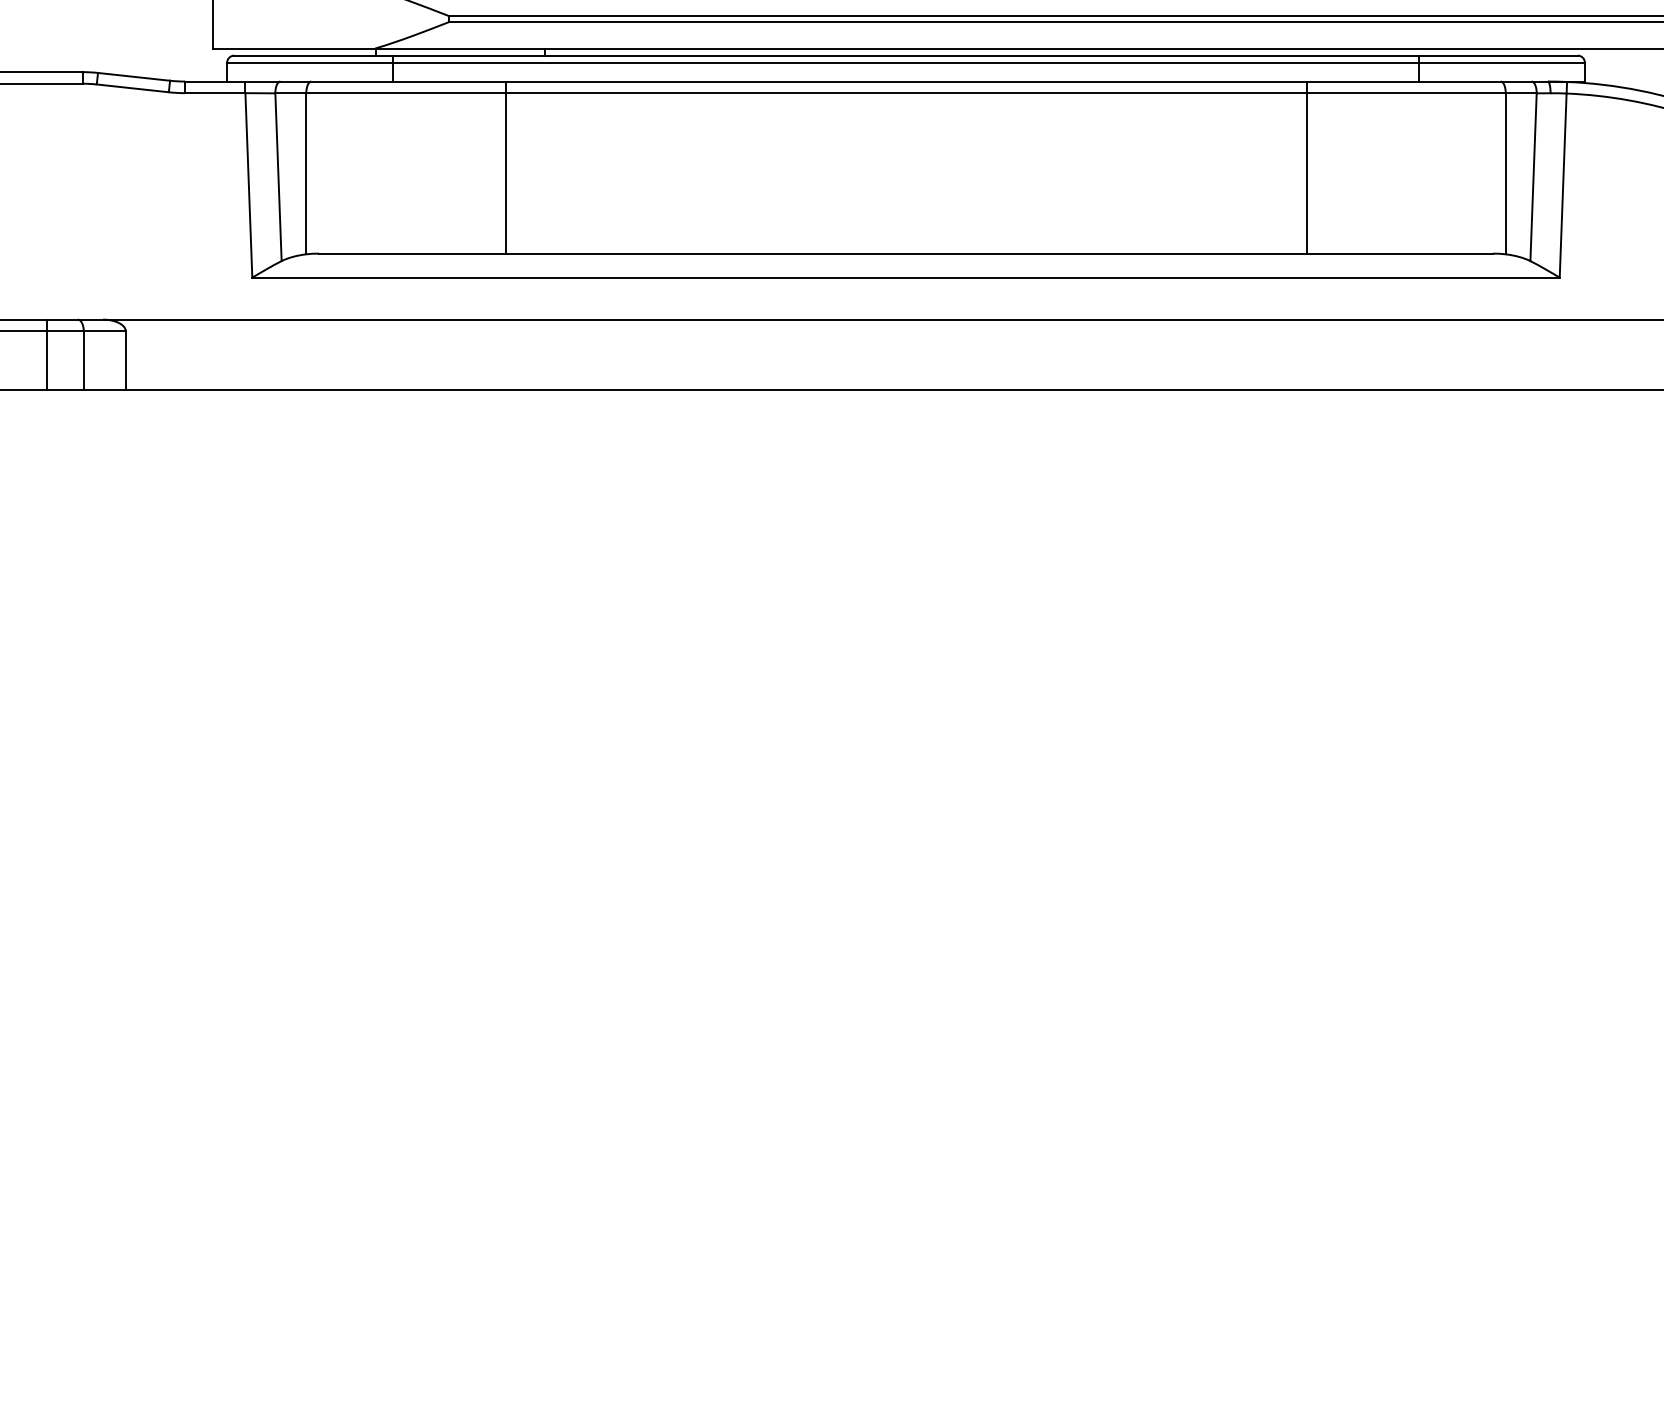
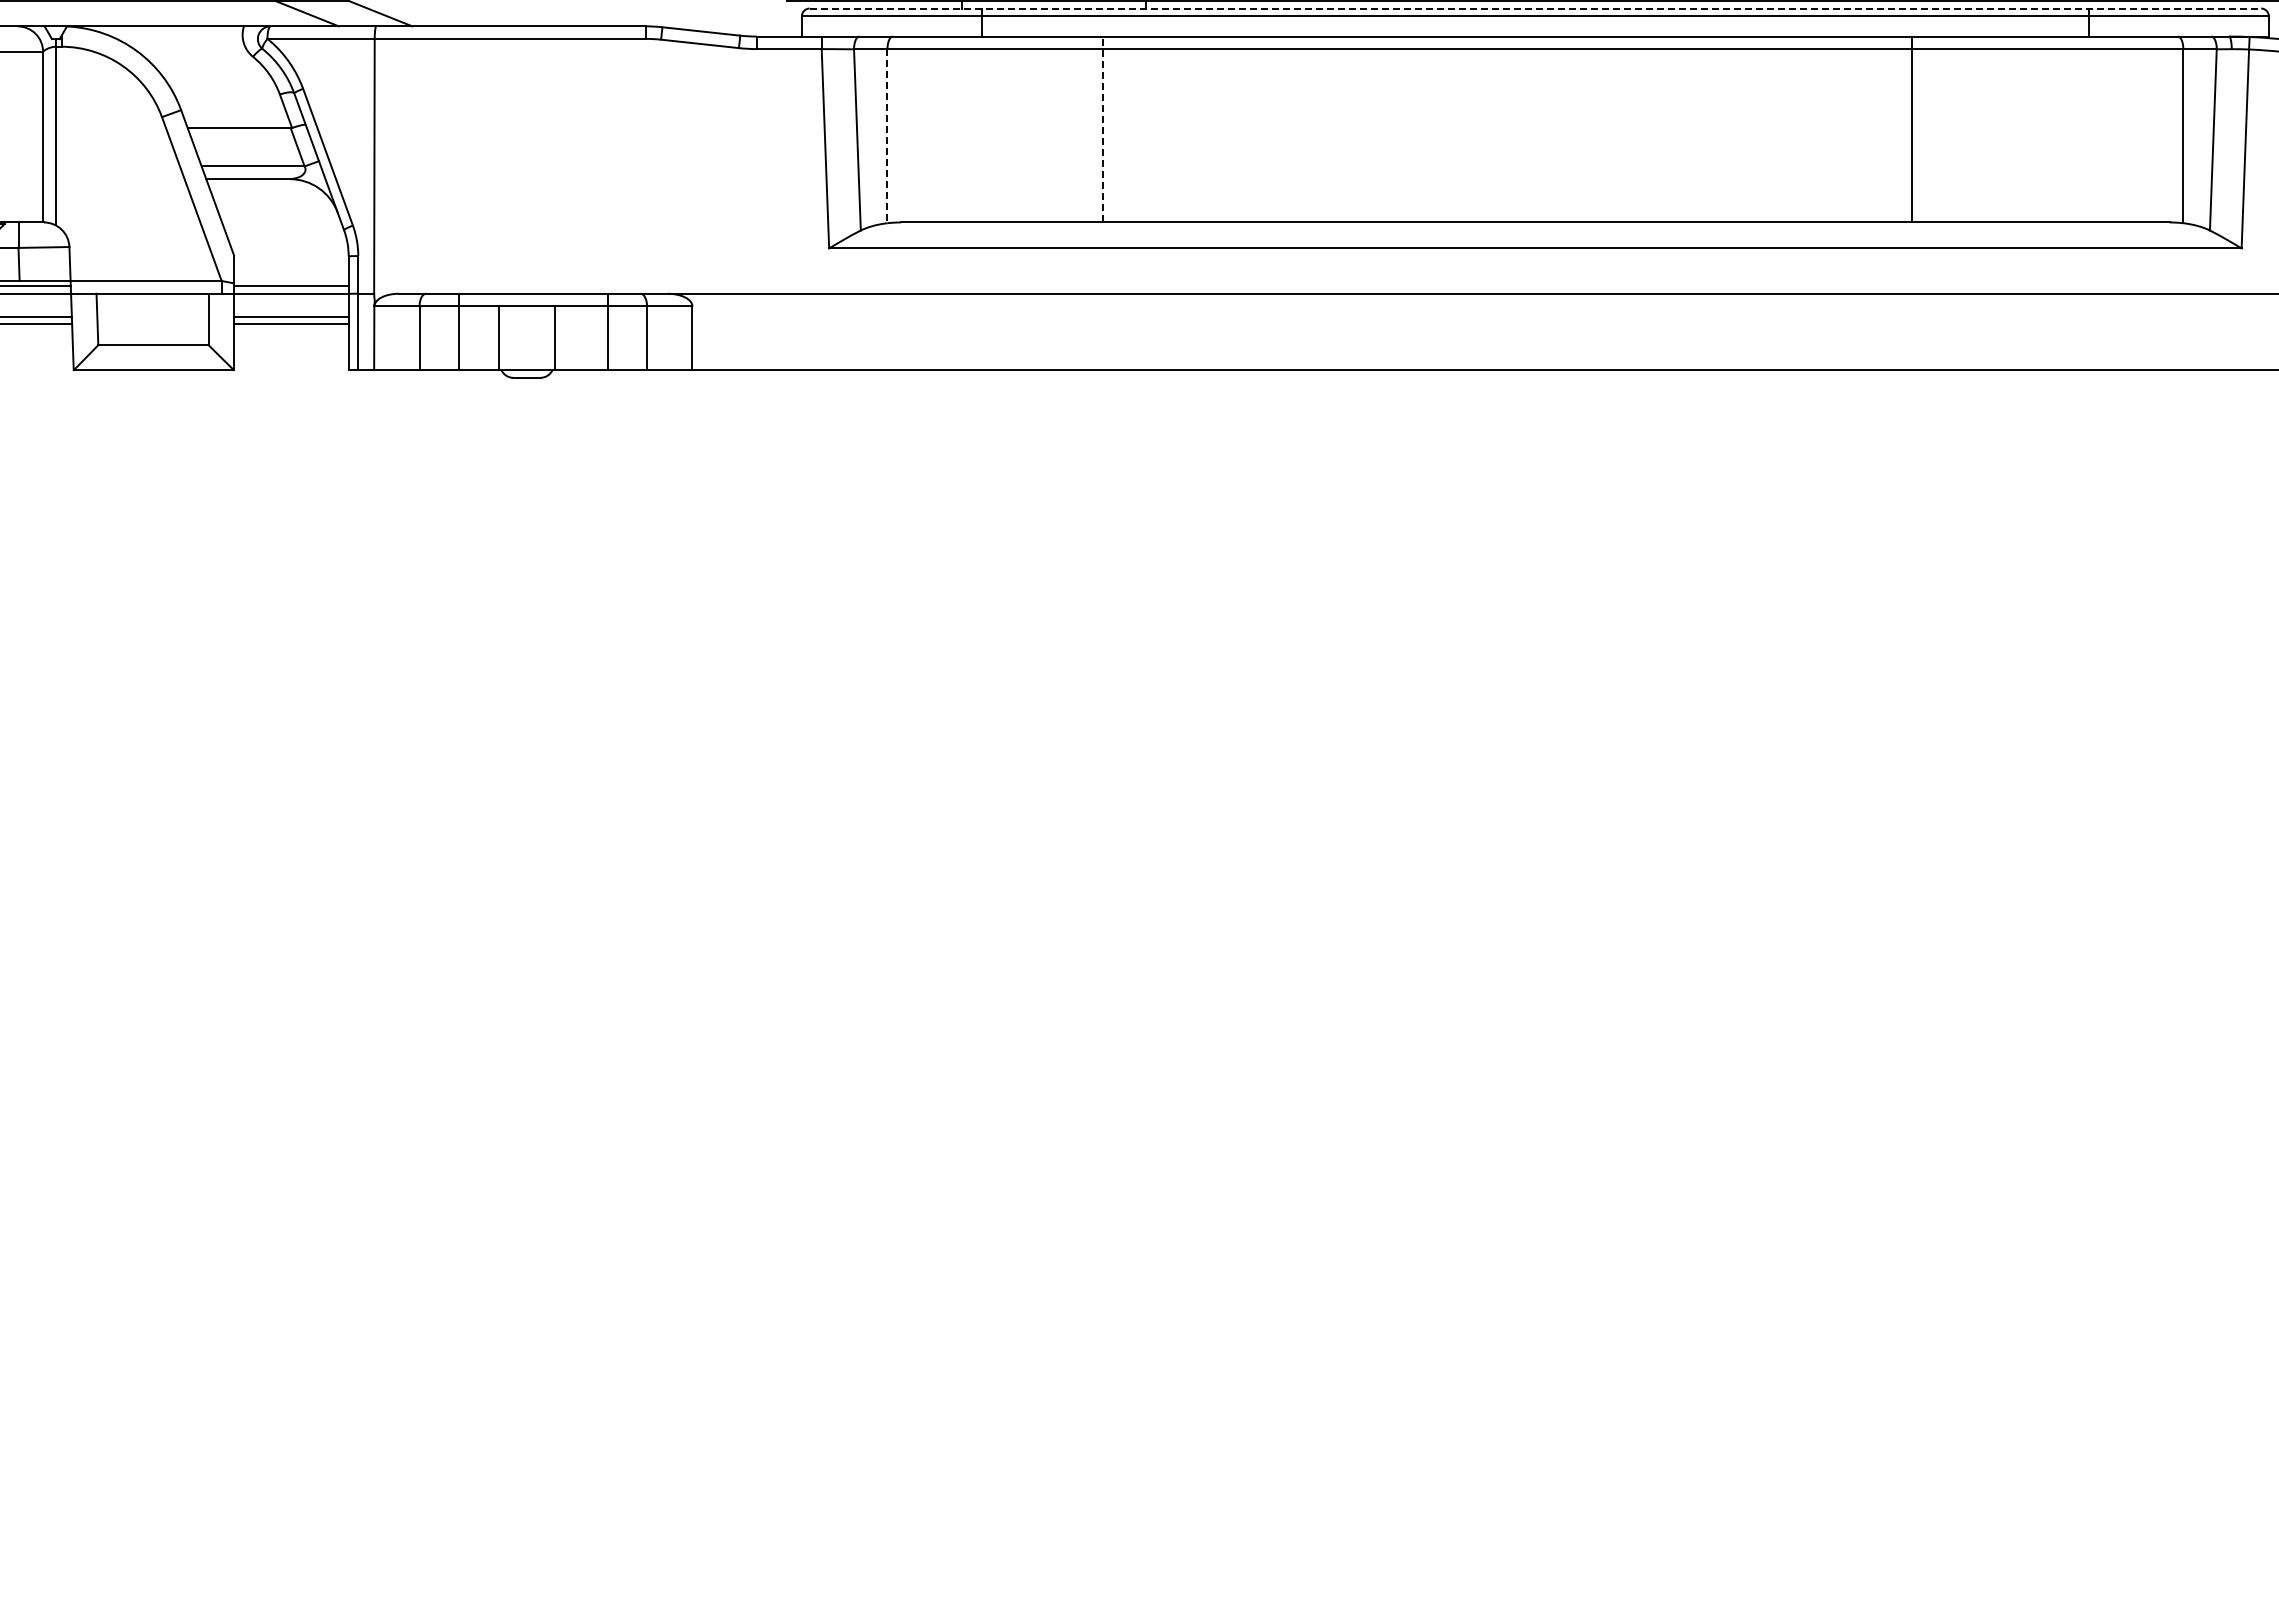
line: (906, 55) -> (1535, 8), solid -> dashed
line: (505, 167) -> (1102, 129), solid -> dashed
line: (1306, 167) -> (1912, 129), moved
line: (306, 174) -> (887, 136), solid -> dashed

